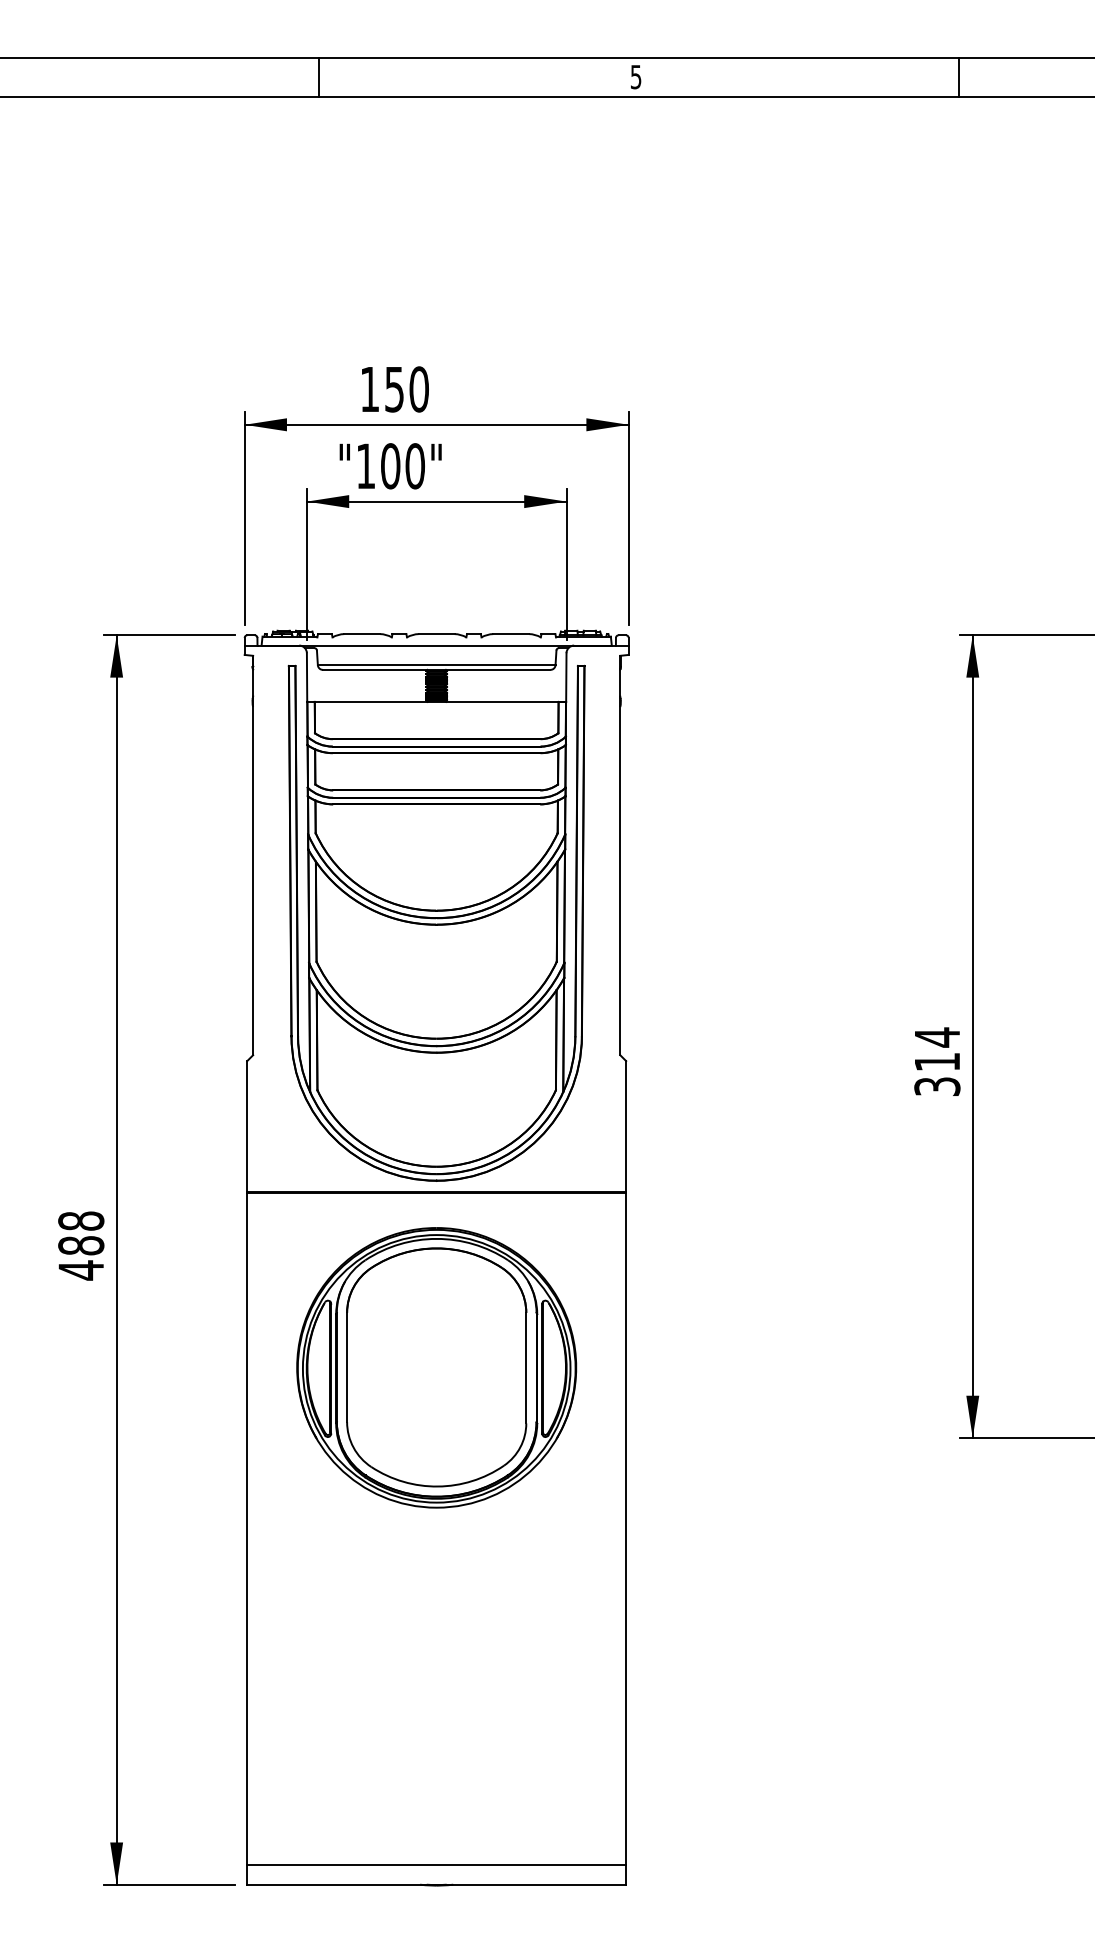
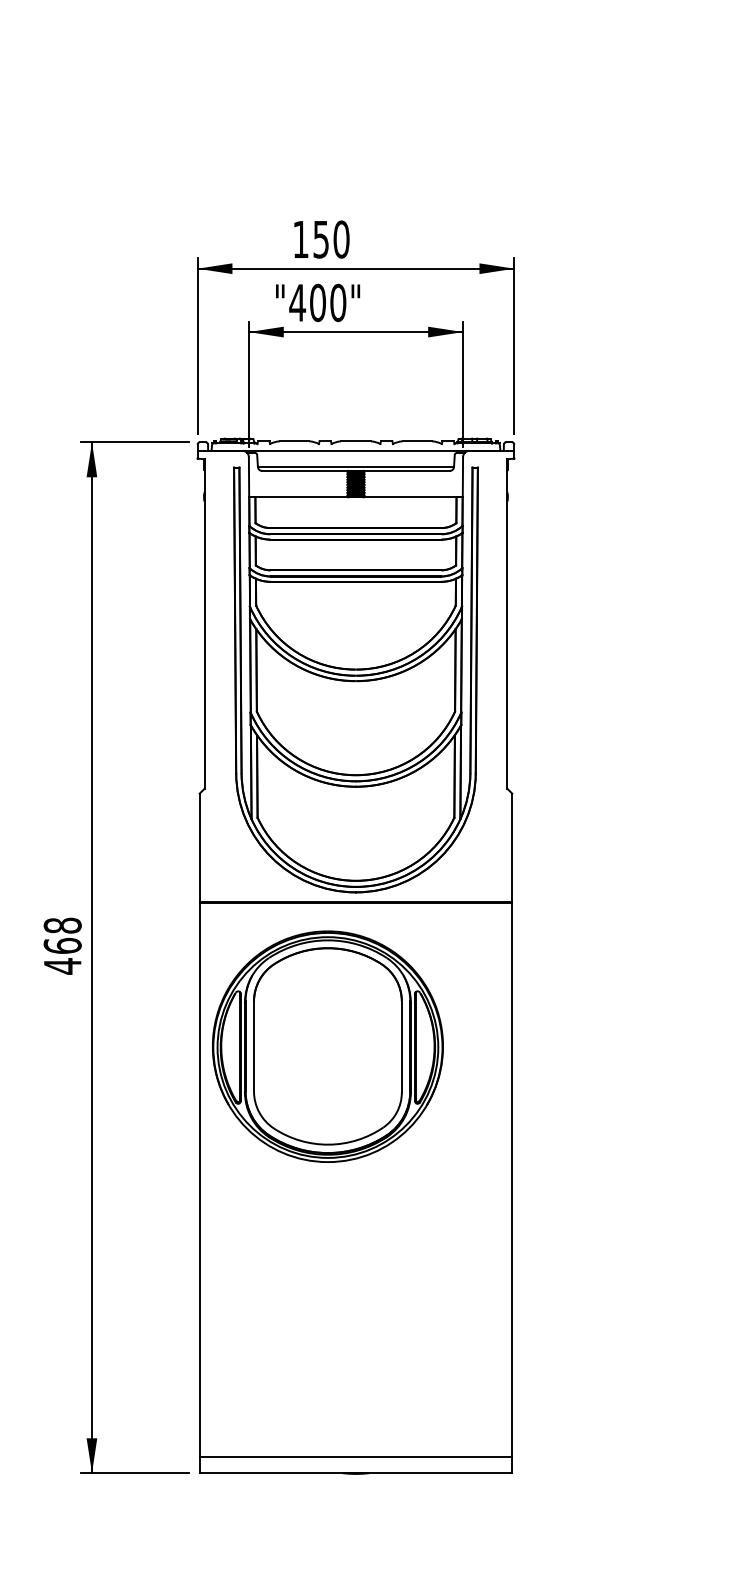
text: (365, 465) -> (297, 302), "100" -> "400"
text: (81, 1245) -> (62, 945), 488 -> 468
part: (436, 1367) -> (327, 1046), moved

